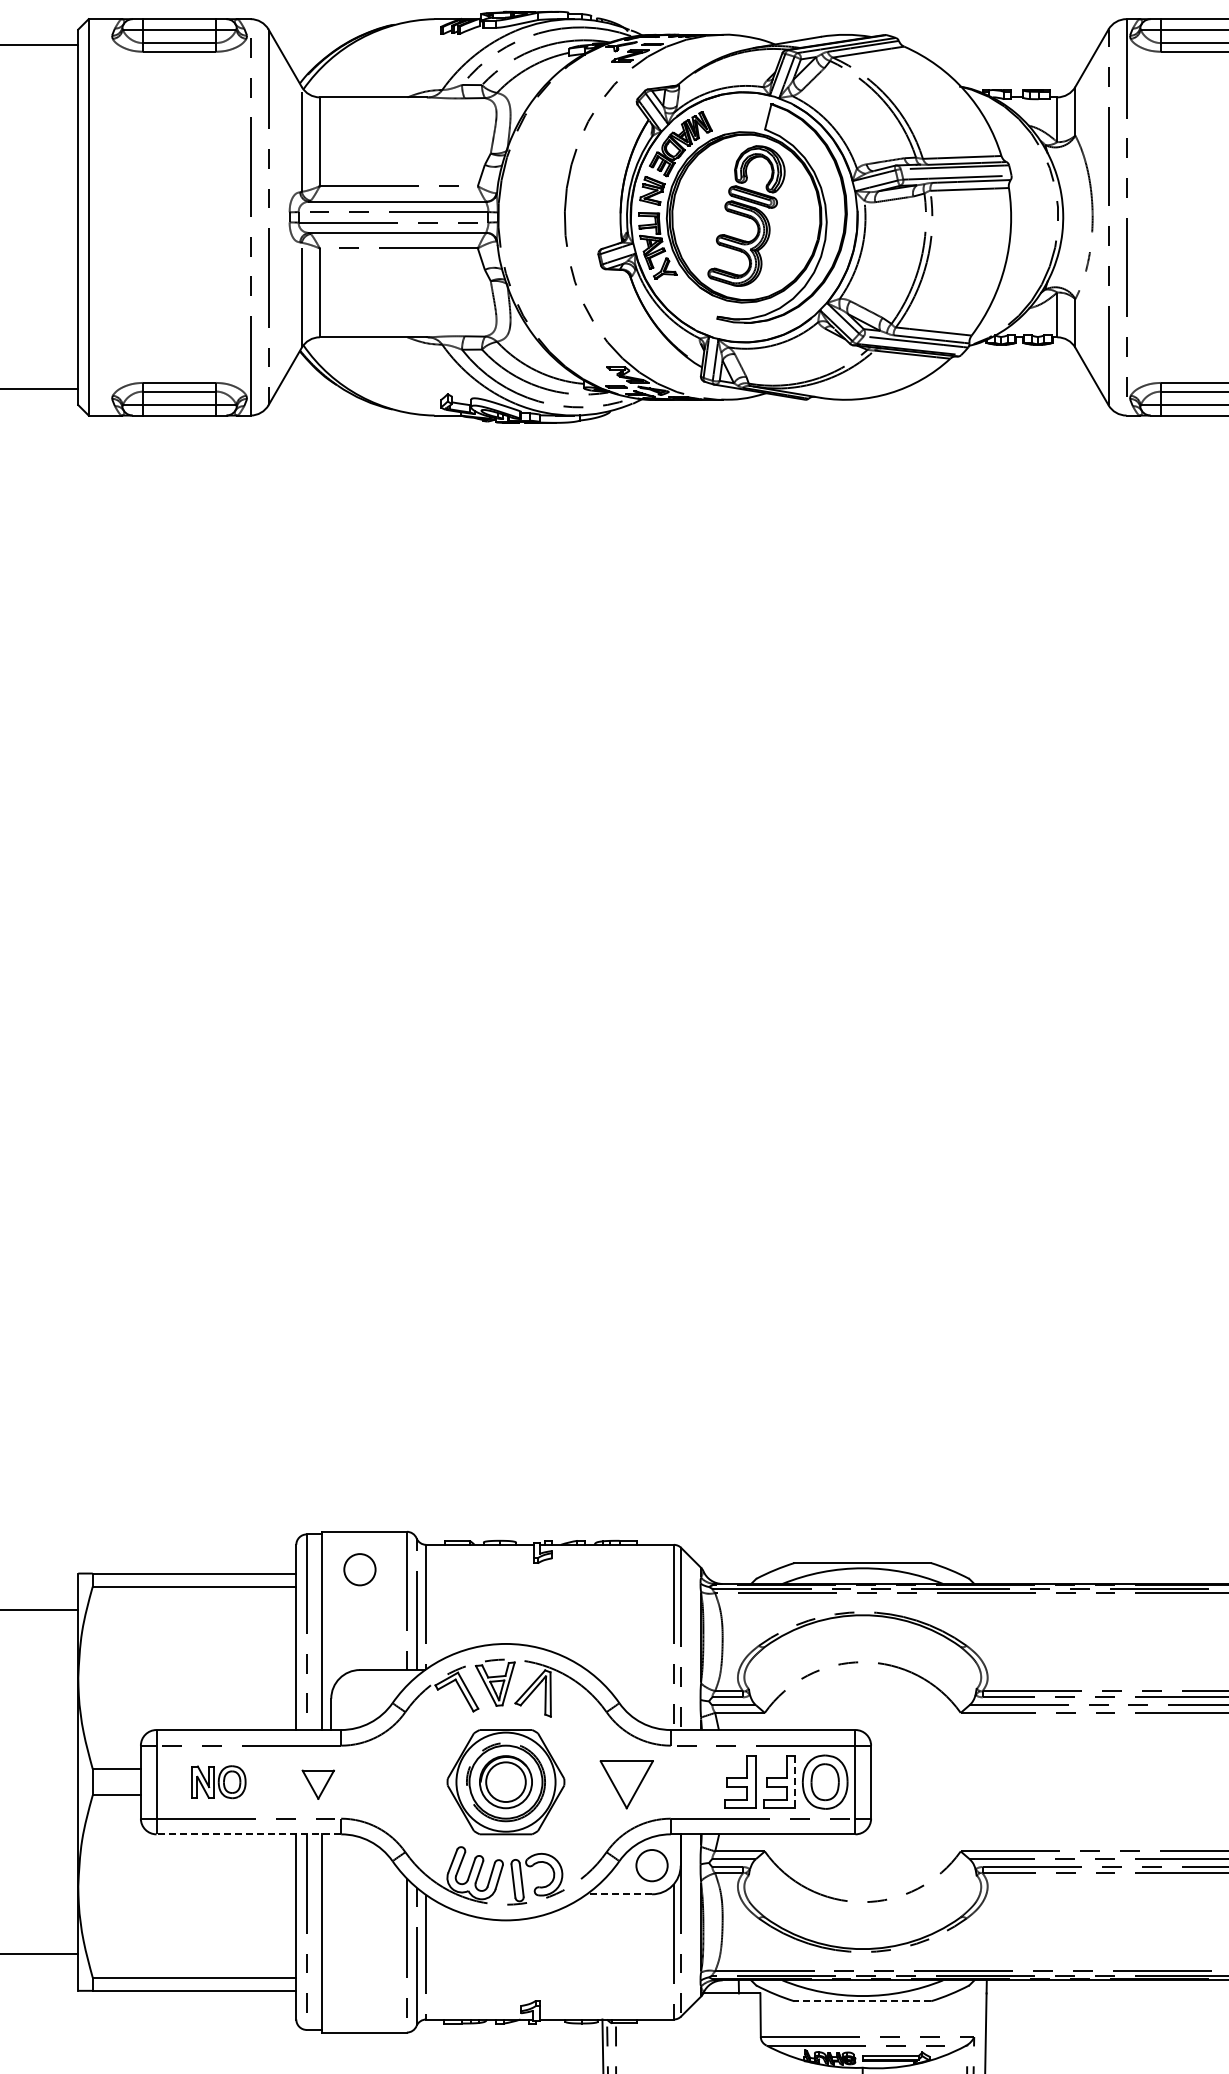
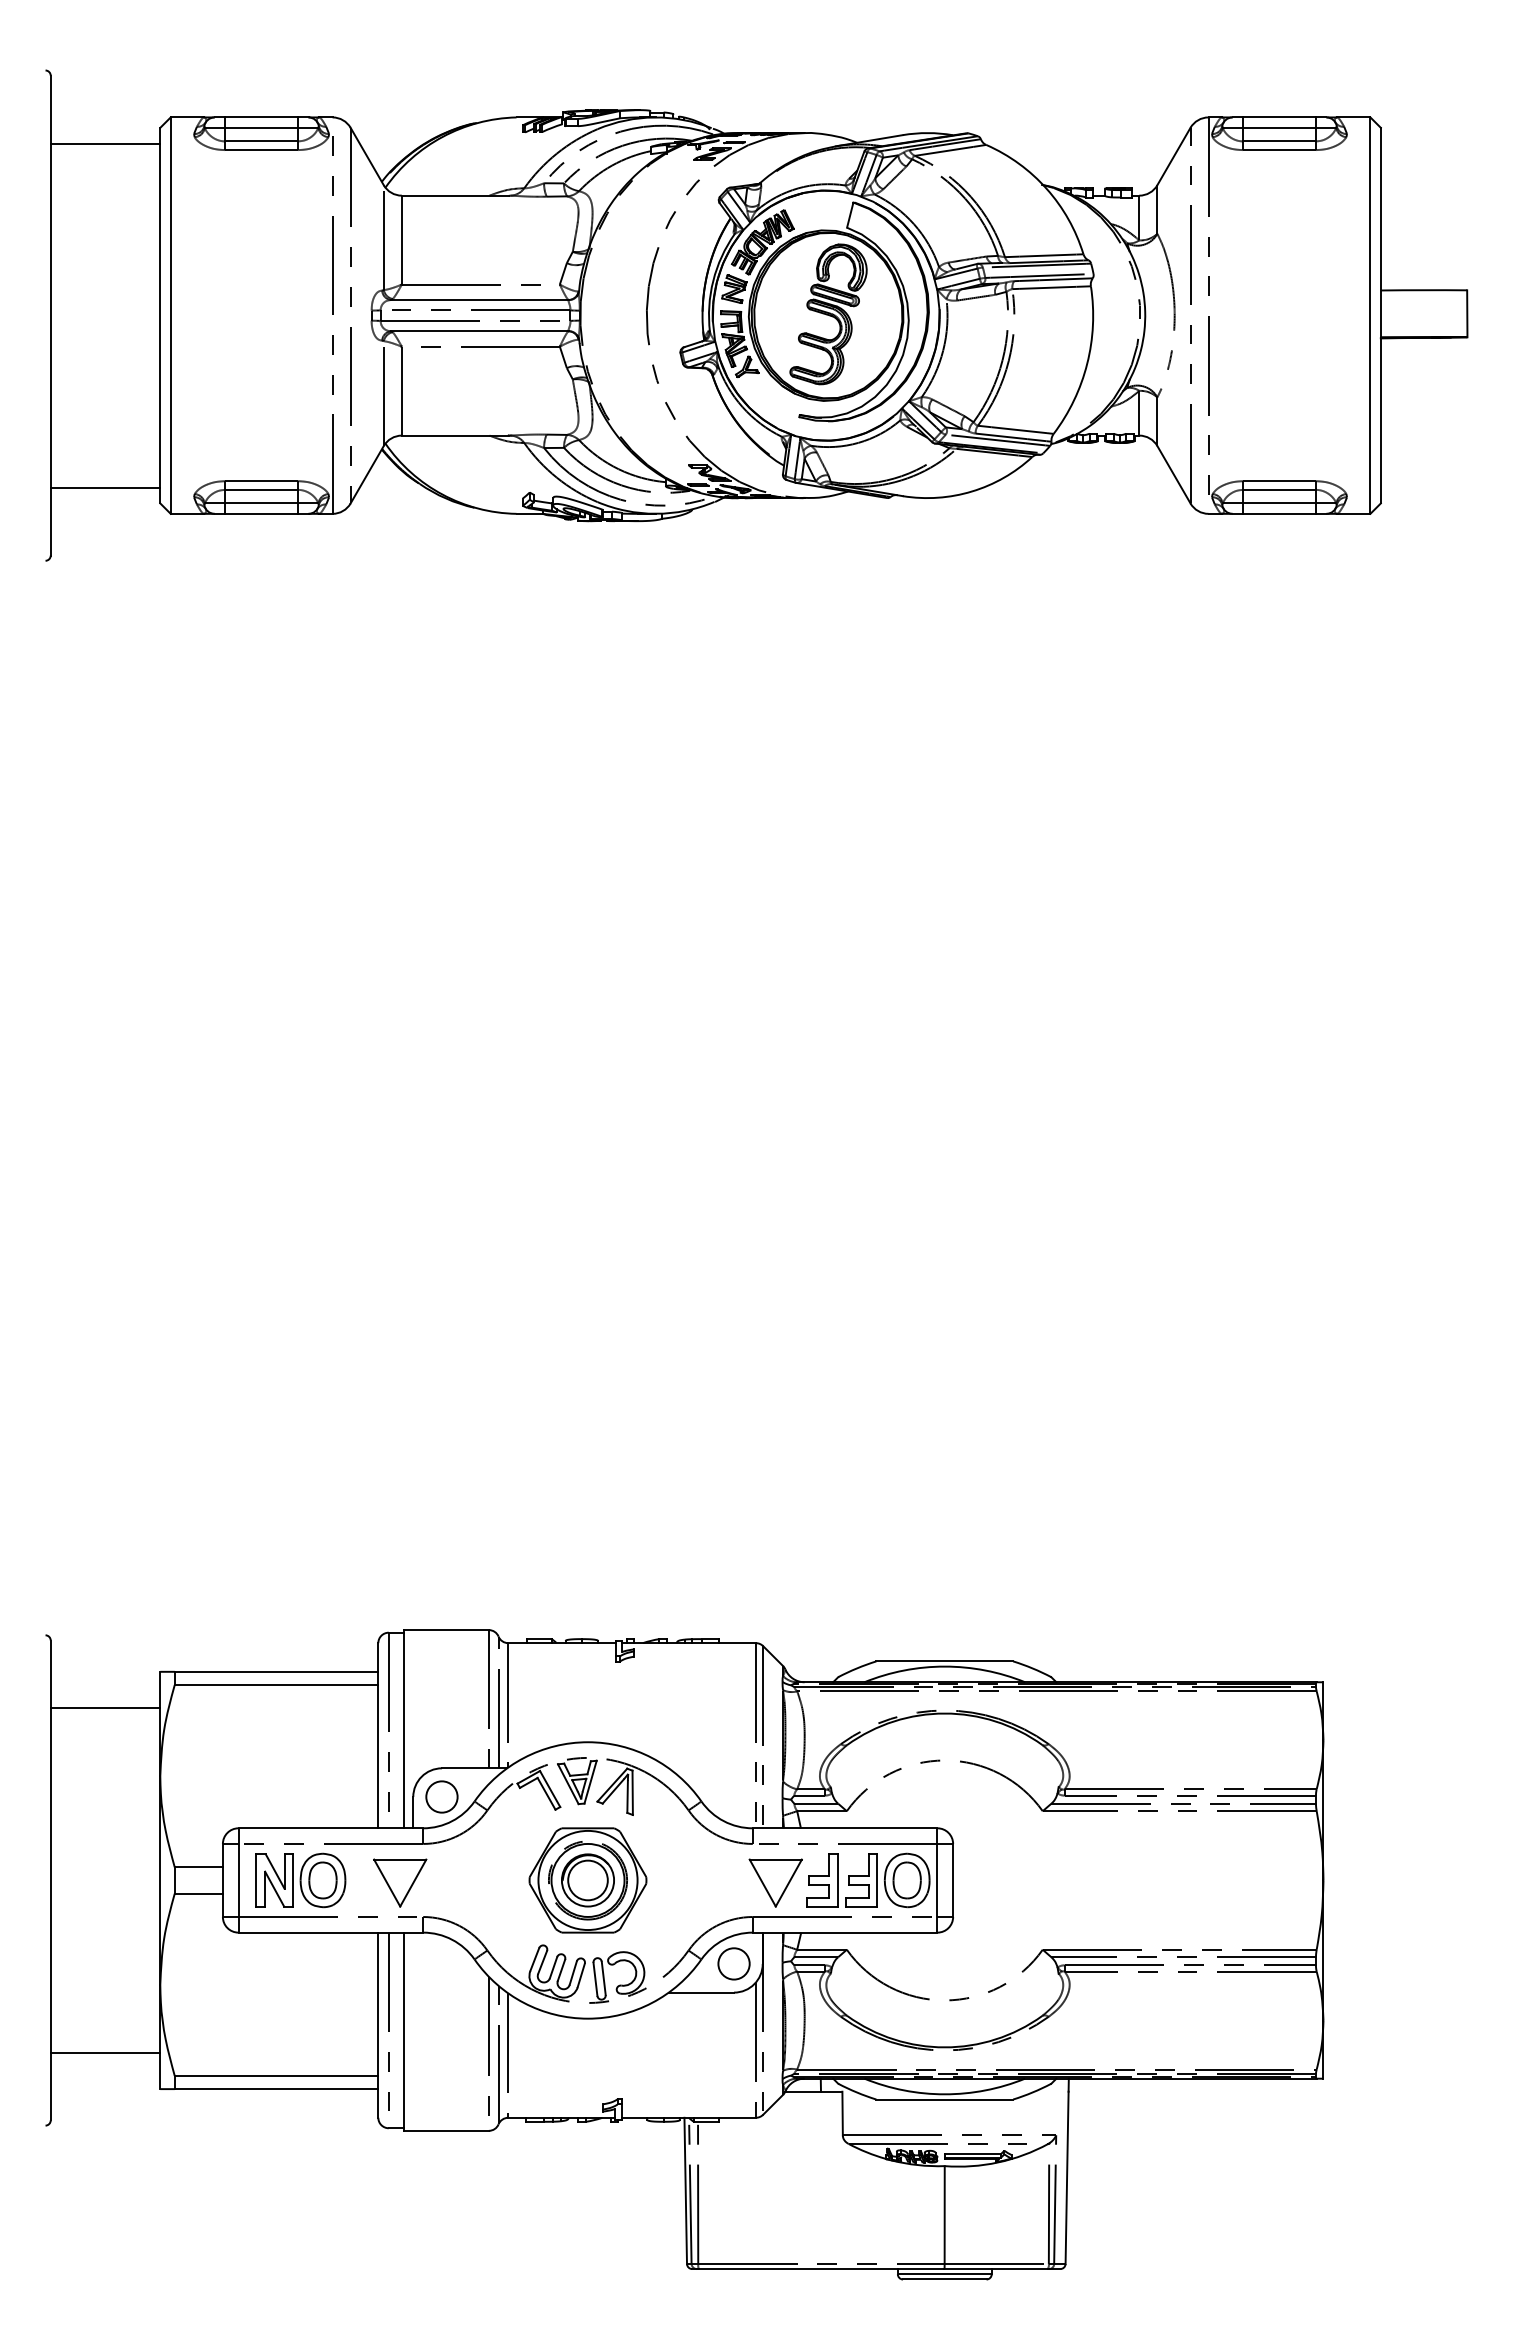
circle: (359, 1569) -> (441, 1796), moved
part: (218, 1782) -> (300, 1880), size x1.67
line: (795, 1782) -> (877, 1880), dashed -> solid
part: (318, 1784) -> (400, 1882), size x1.67
part: (626, 1784) -> (775, 1882), moved
line: (248, 1834) -> (330, 1932), dashed -> solid
line: (619, 1894) -> (701, 1992), dashed -> solid
line: (862, 2001) -> (944, 2099), dashed -> solid

